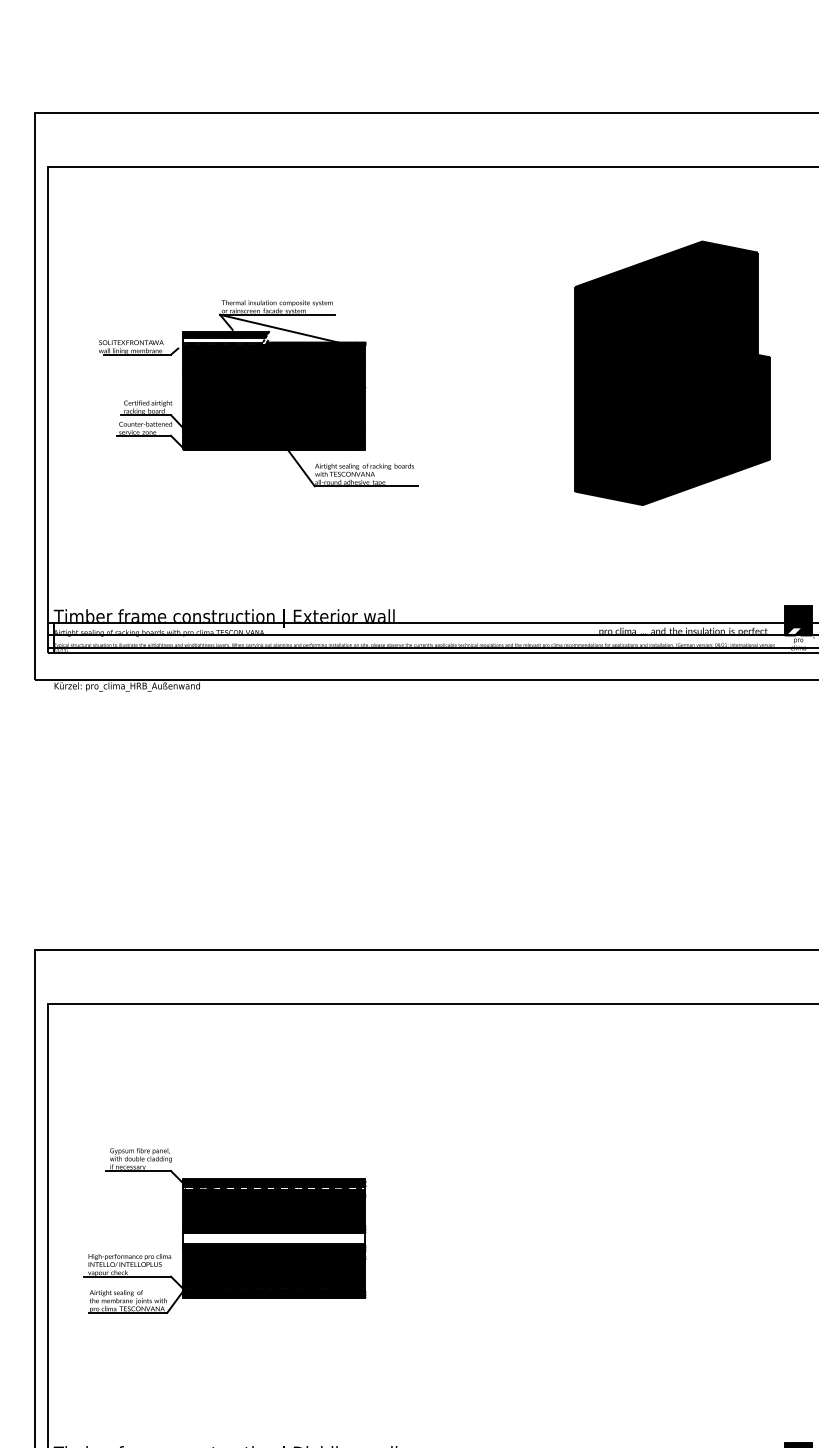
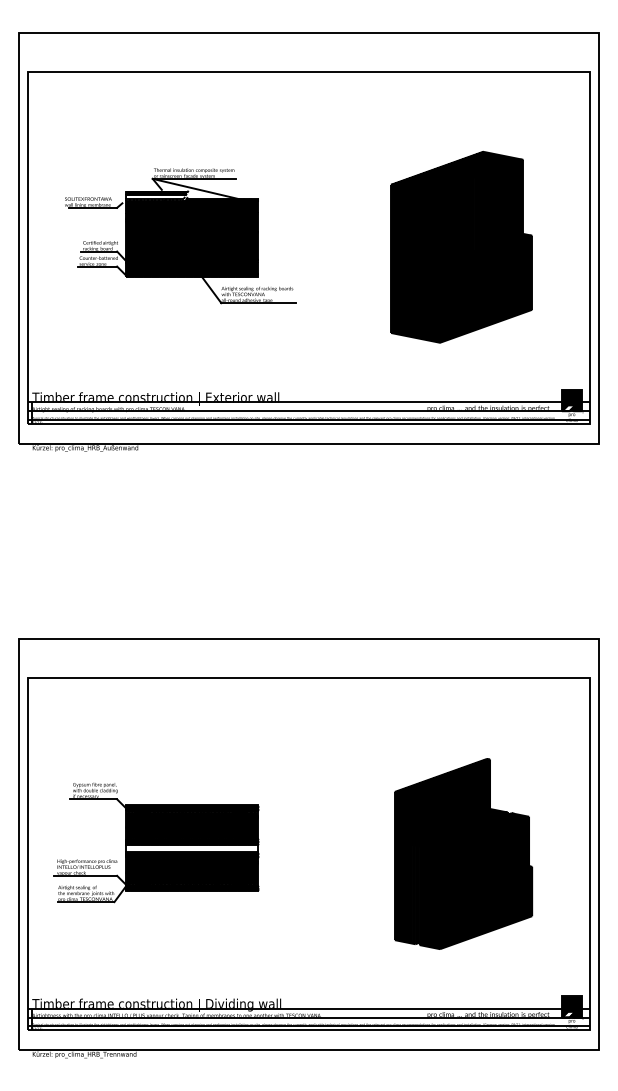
part: (672, 372) -> (461, 246), moved
part: (648, 1245) -> (463, 853), added

